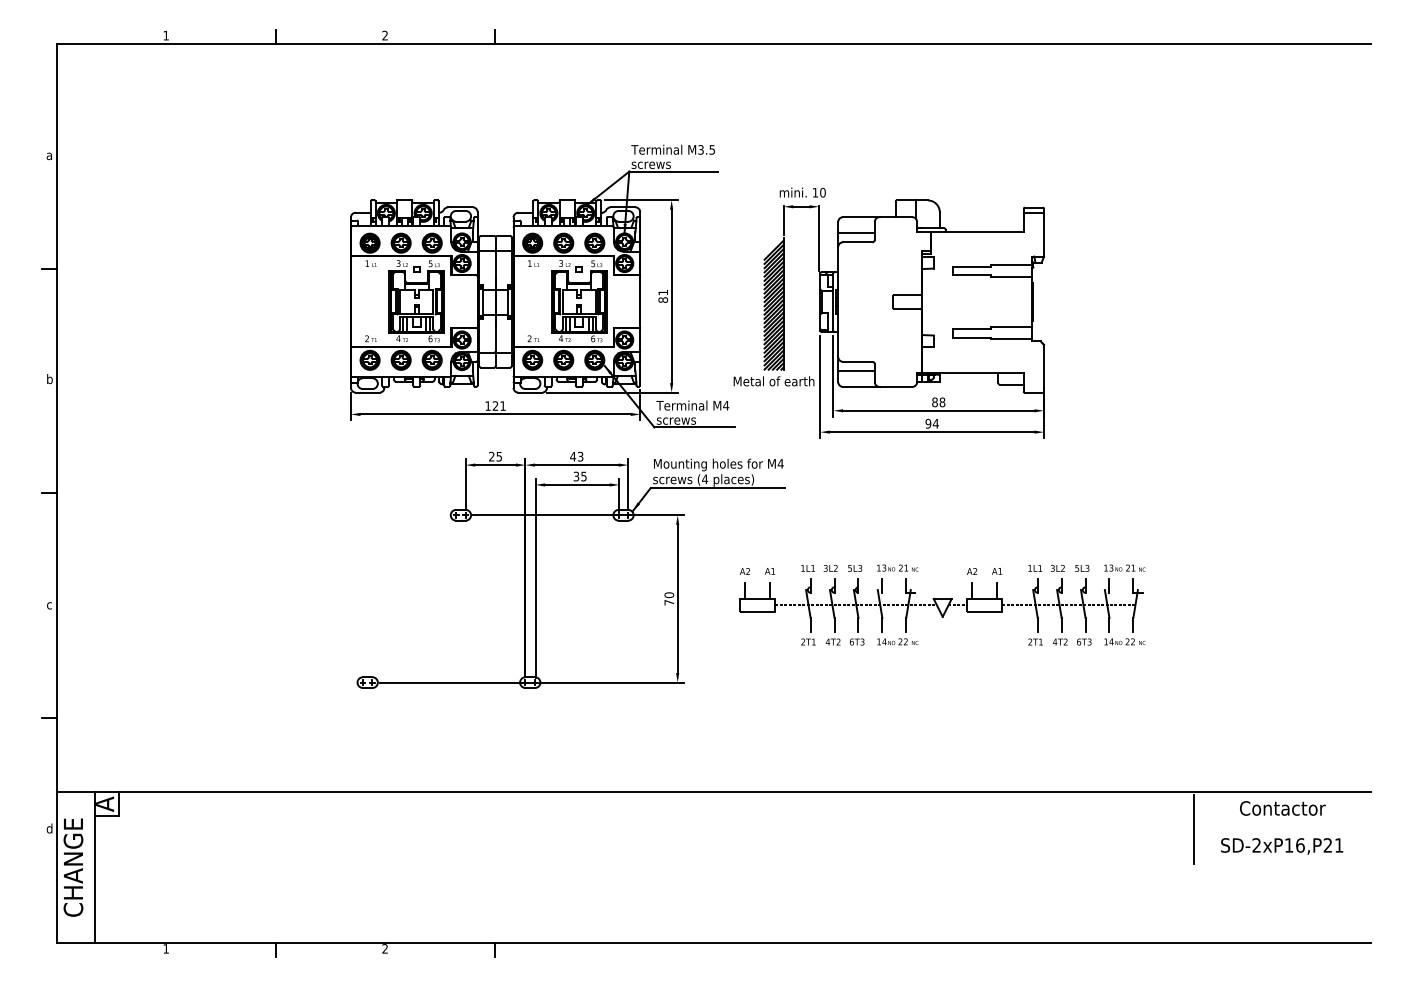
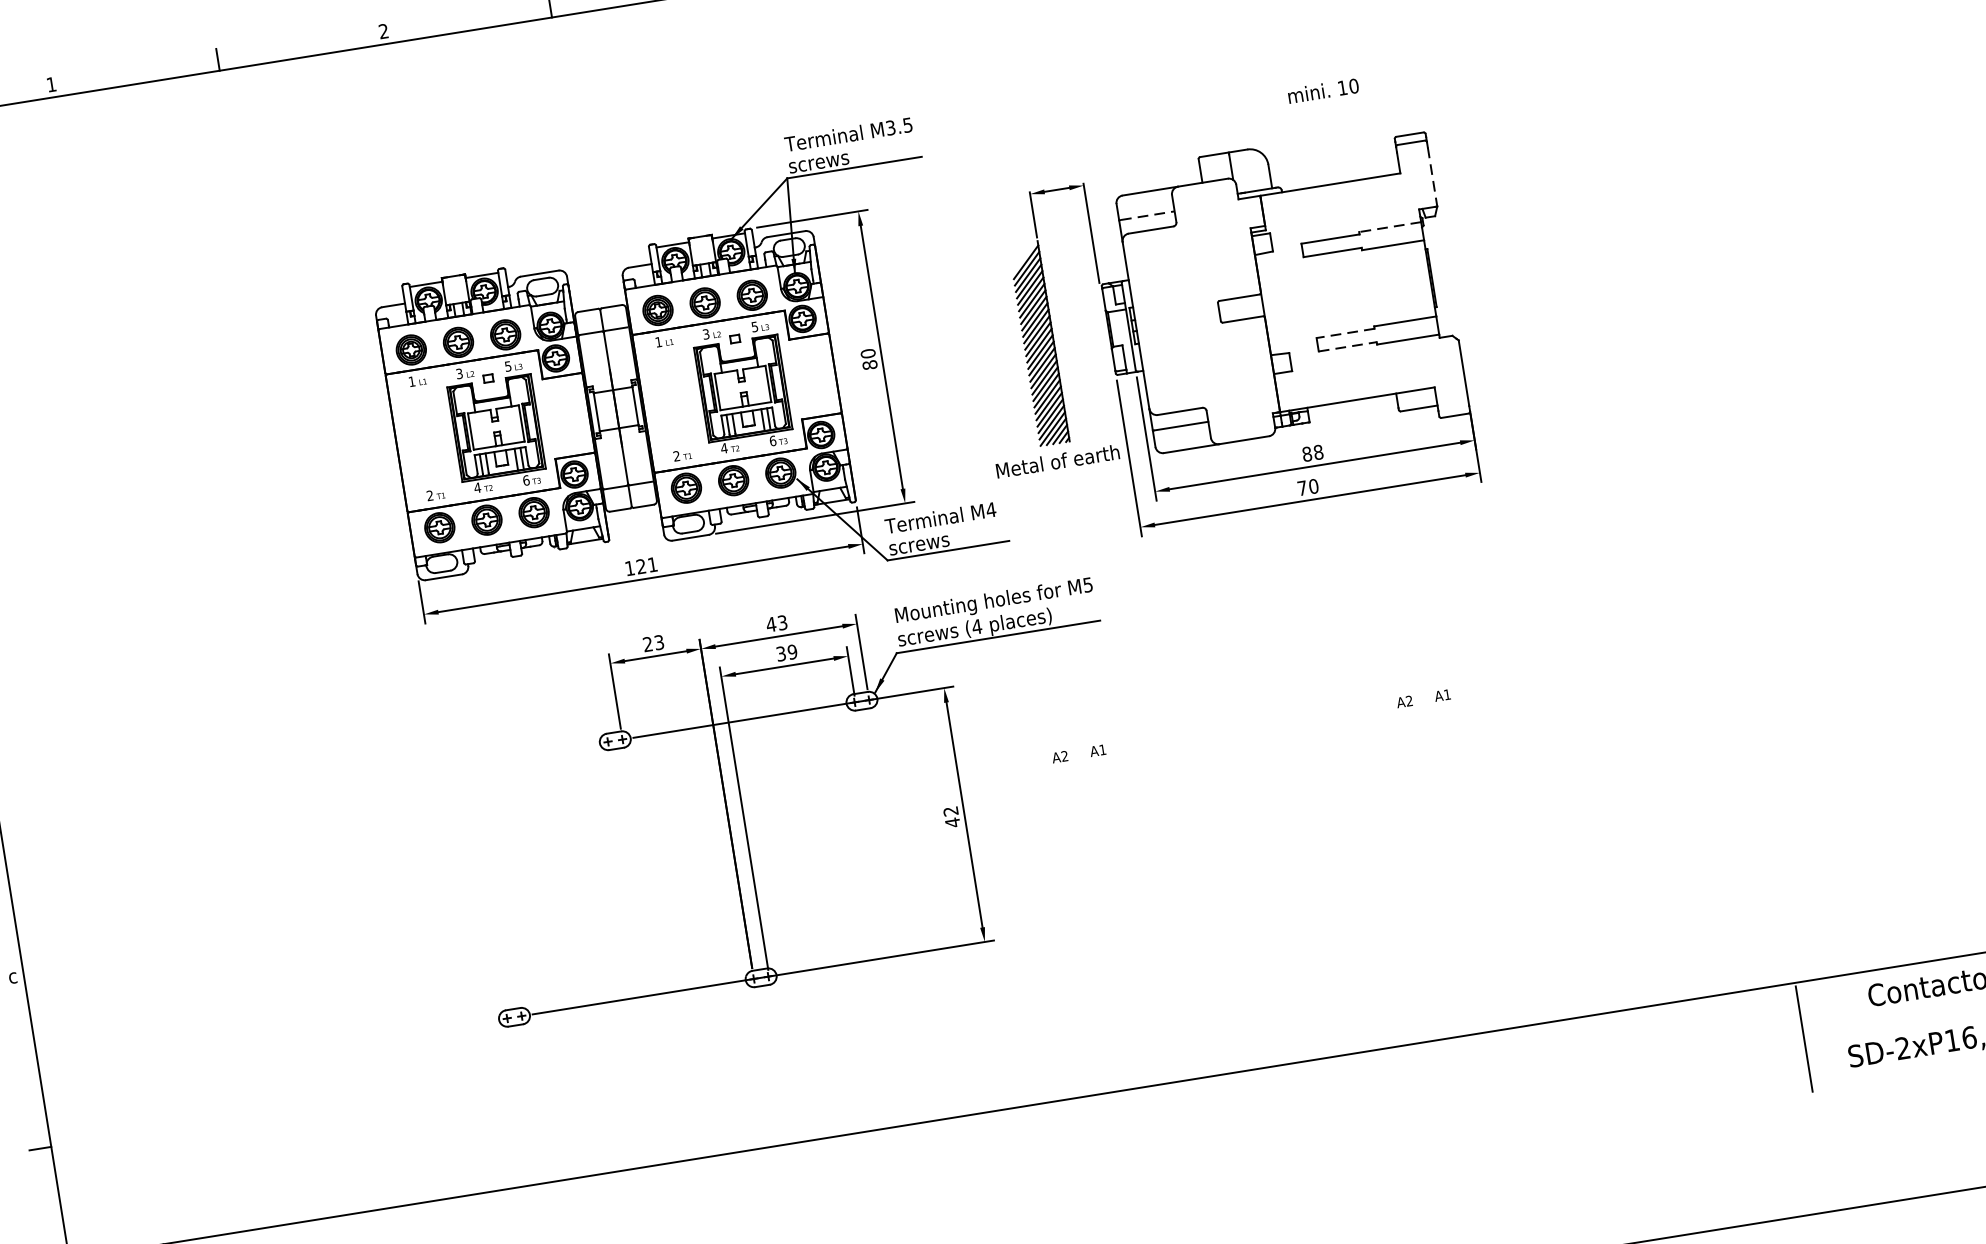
text: (802, 192) -> (1322, 90), moved
line: (857, 232) -> (1148, 215), solid -> dashed
line: (1044, 237) -> (1433, 177), solid -> dashed
line: (1011, 265) -> (1390, 227), solid -> dashed
text: (663, 292) -> (868, 353), 81 -> 80
line: (971, 328) -> (1344, 333), solid -> dashed
line: (972, 337) -> (1348, 346), solid -> dashed
text: (931, 423) -> (1307, 487), 94 -> 70
text: (498, 455) -> (657, 640), 25 -> 23
text: (780, 463) -> (1087, 584), M4 -> M5
text: (583, 476) -> (791, 652), 35 -> 39
text: (669, 598) -> (952, 816), 70 -> 42
part: (942, 604) -> (1367, 759), removed

